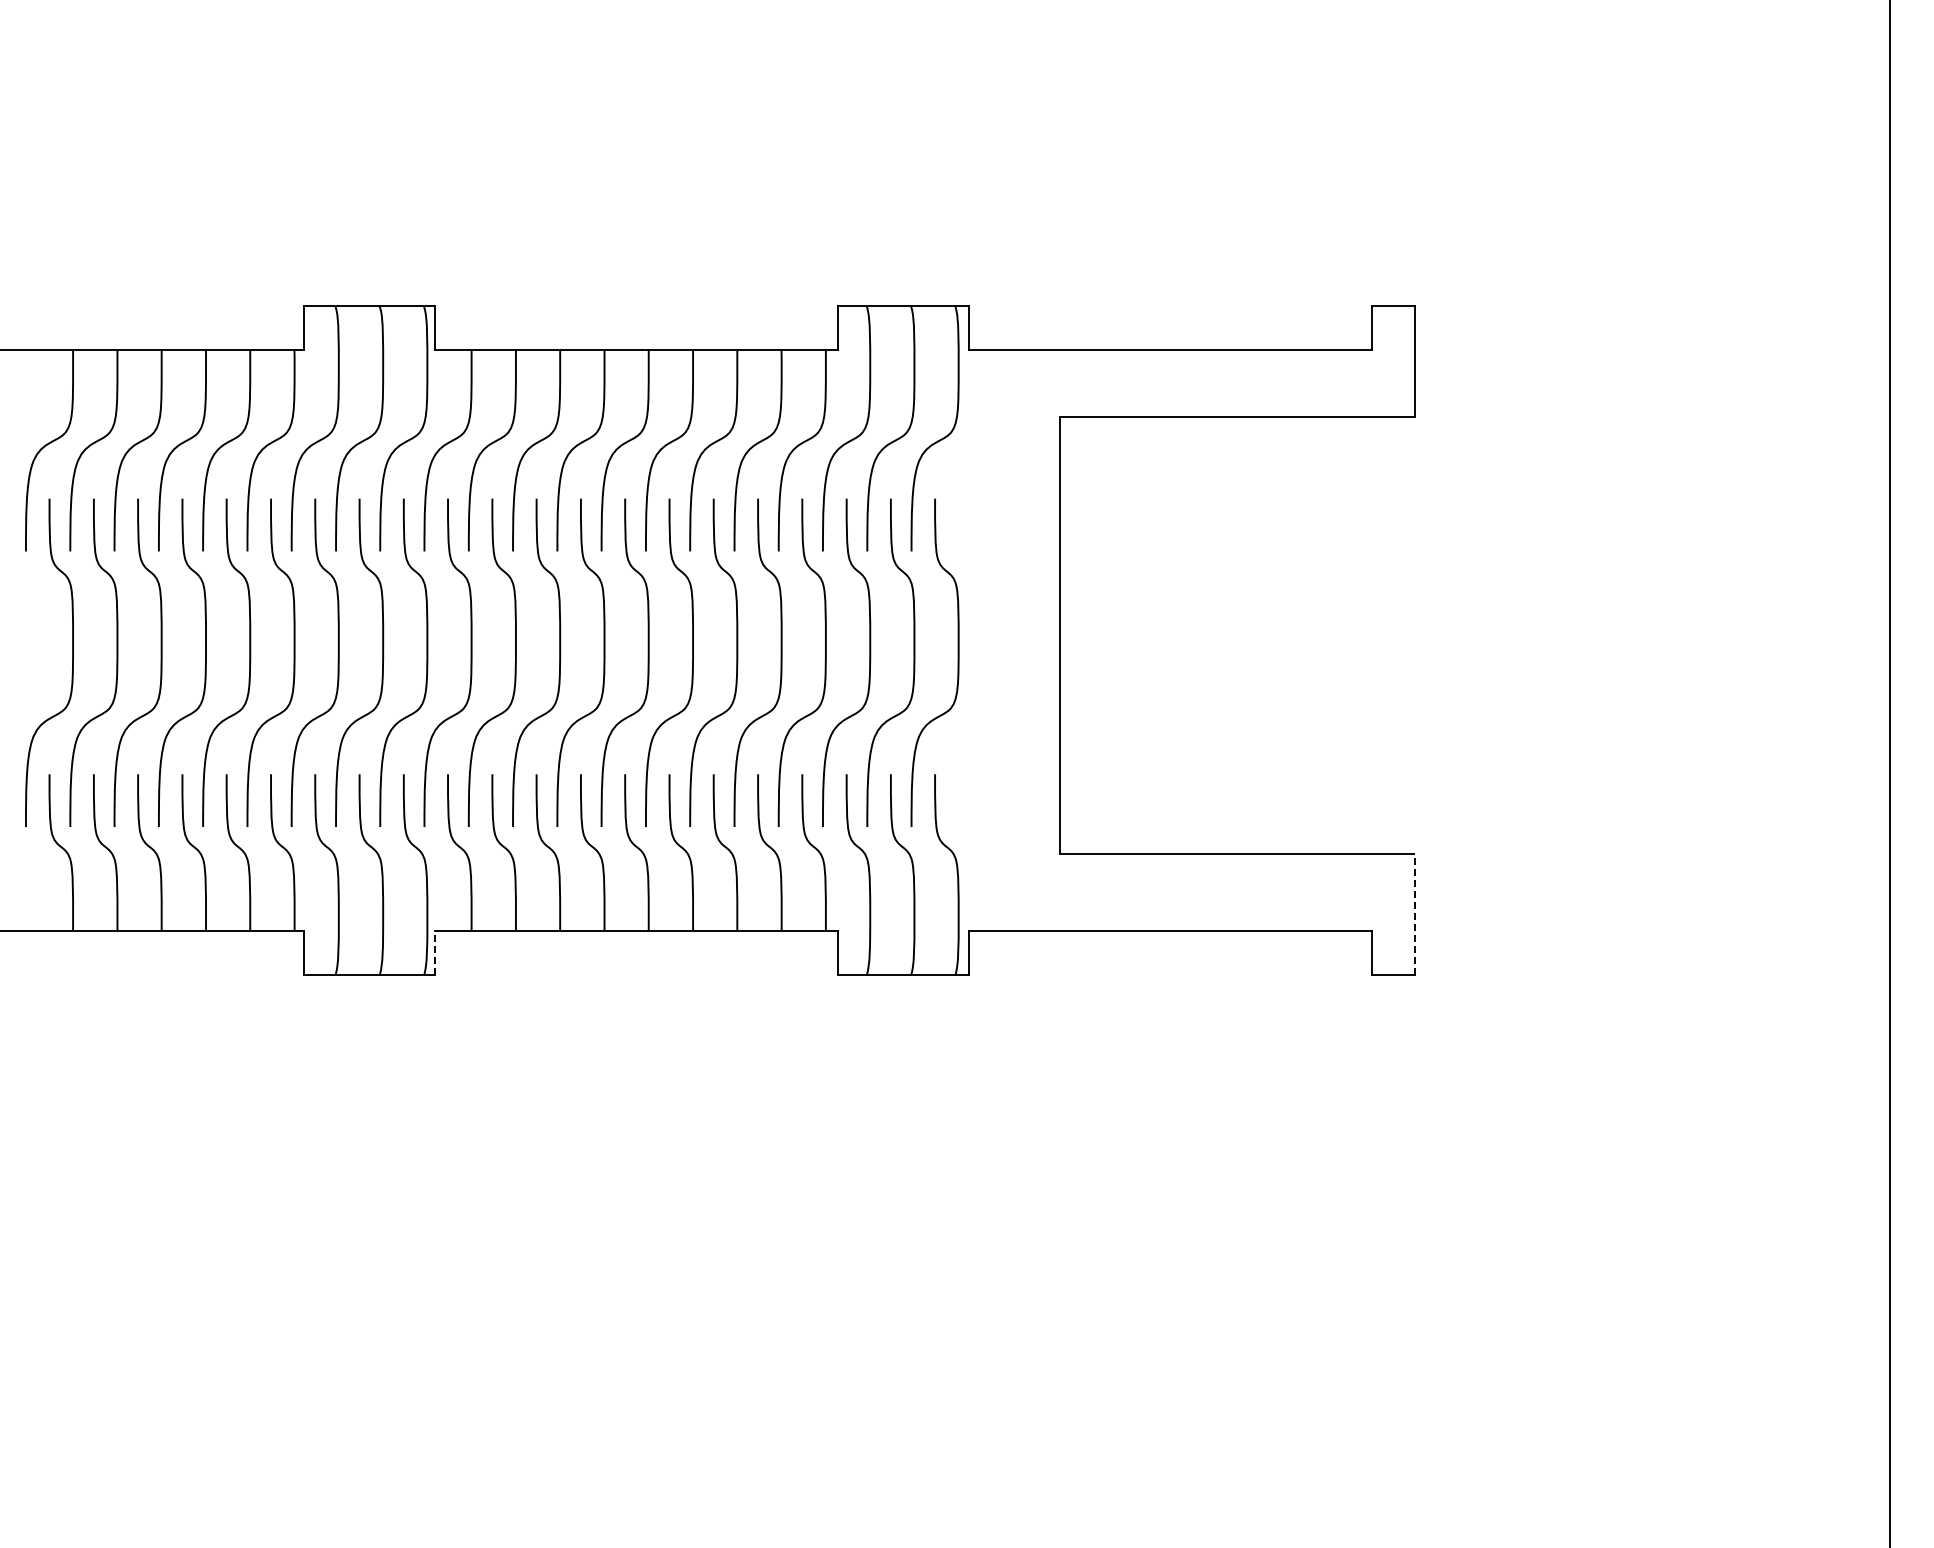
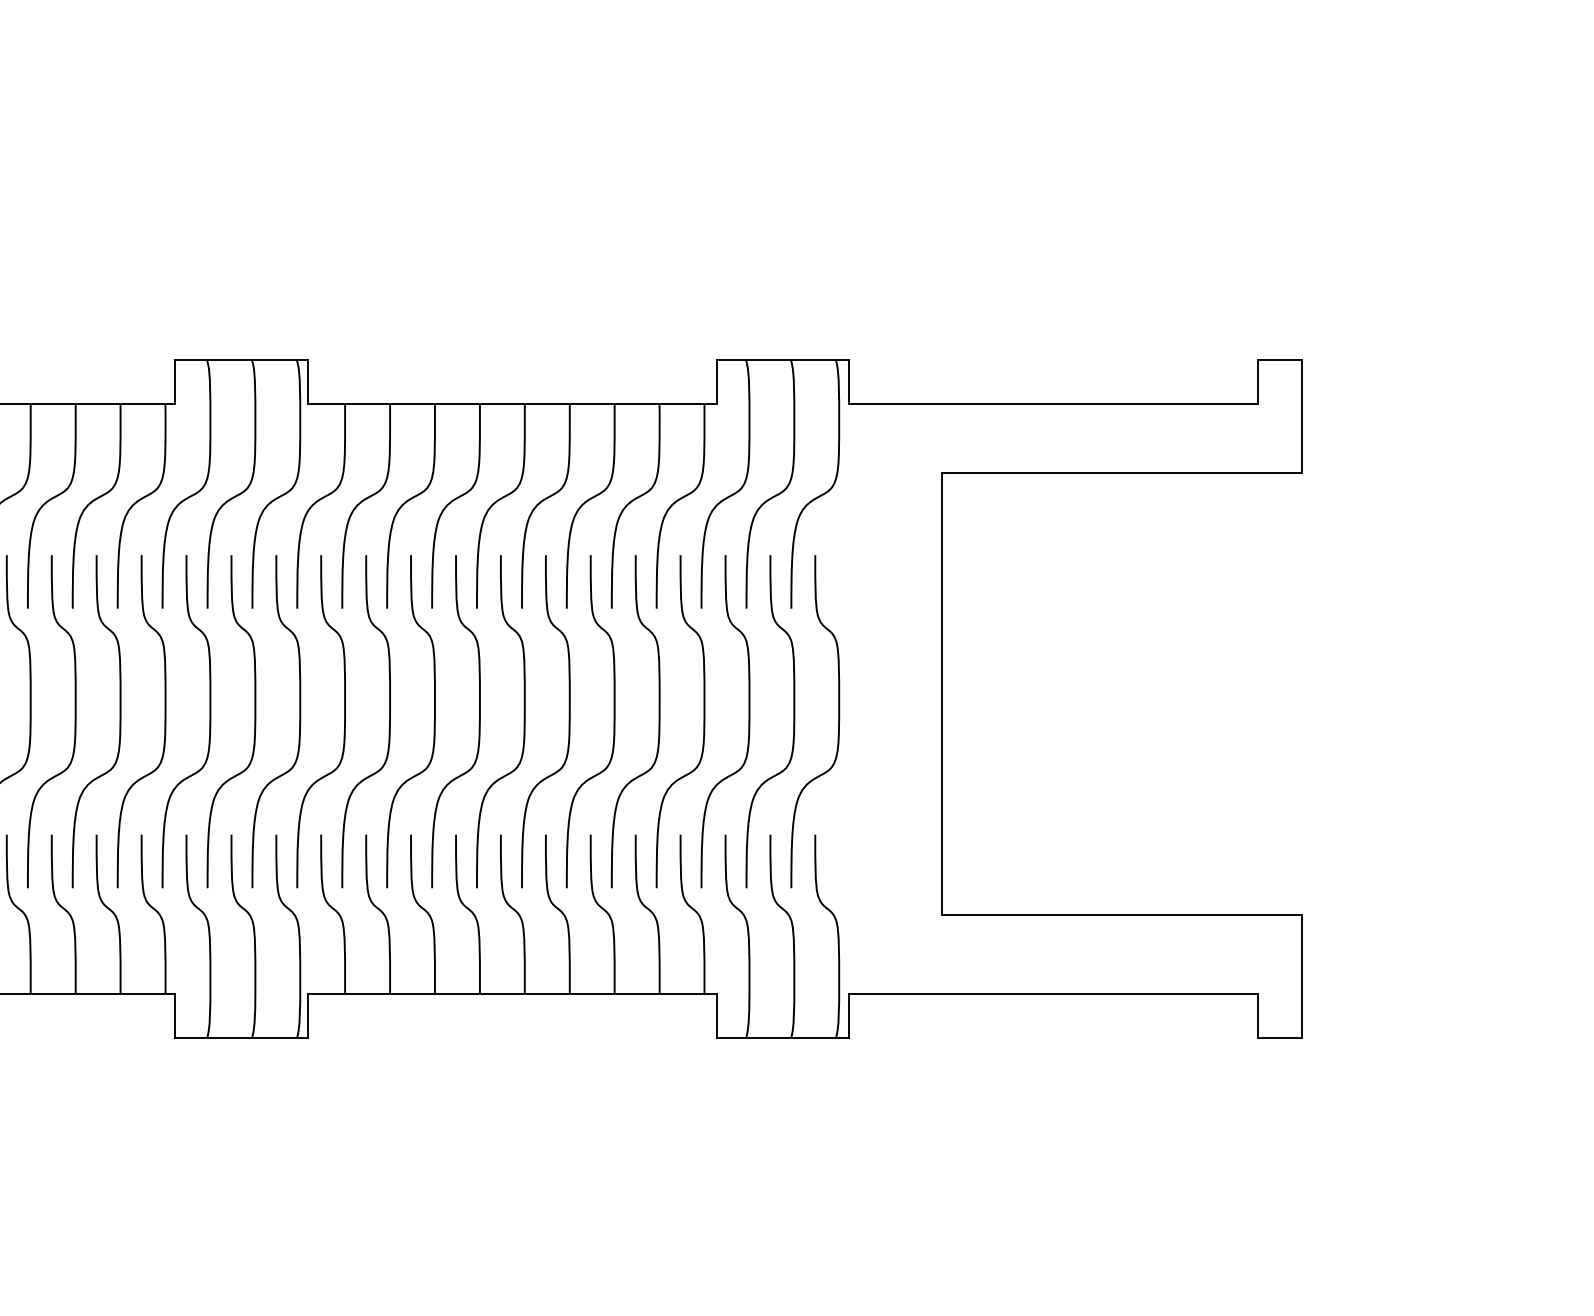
line: (1415, 914) -> (1302, 976), dashed -> solid
line: (434, 953) -> (307, 1016), dashed -> solid

